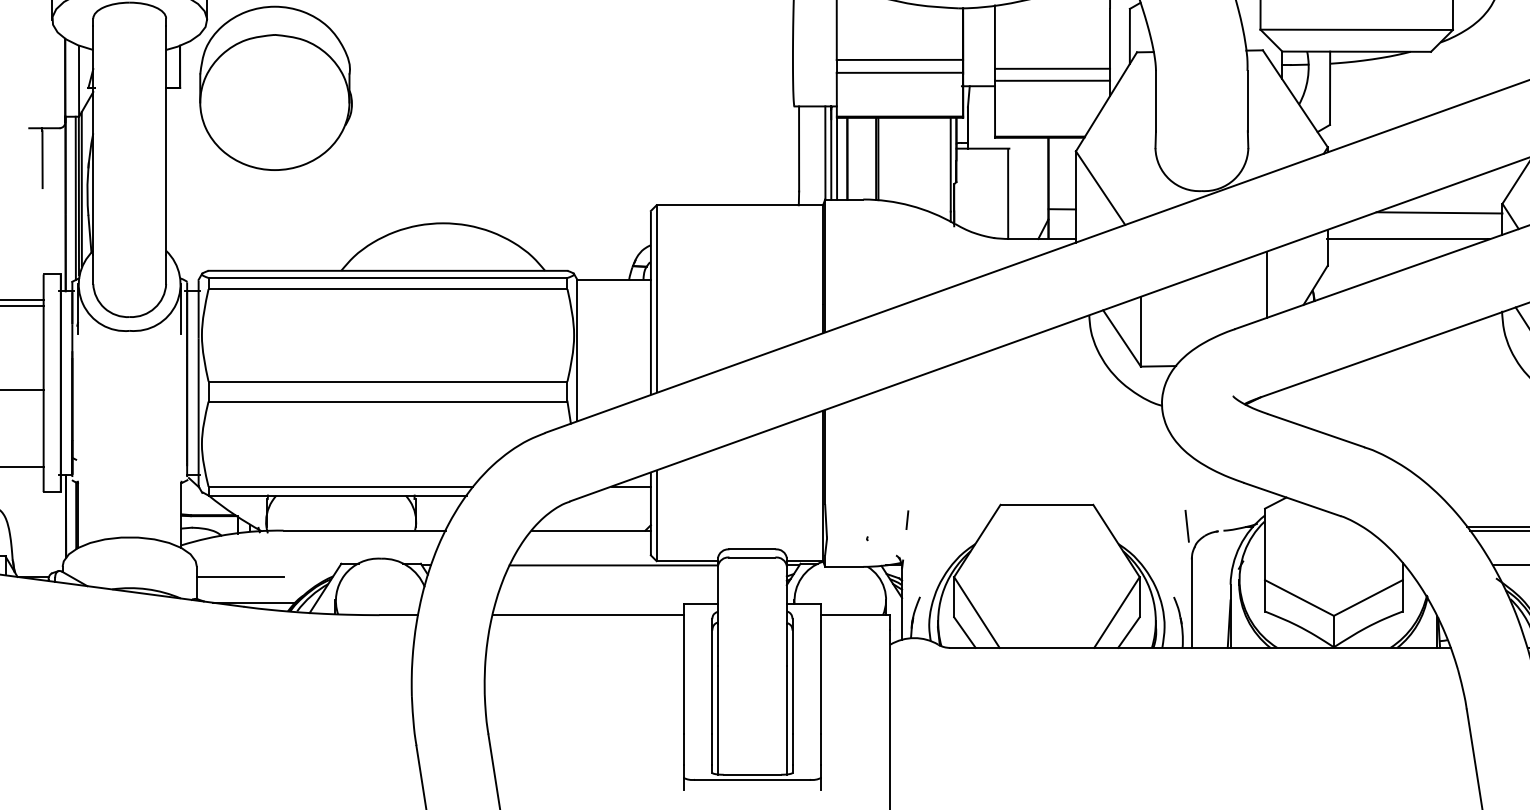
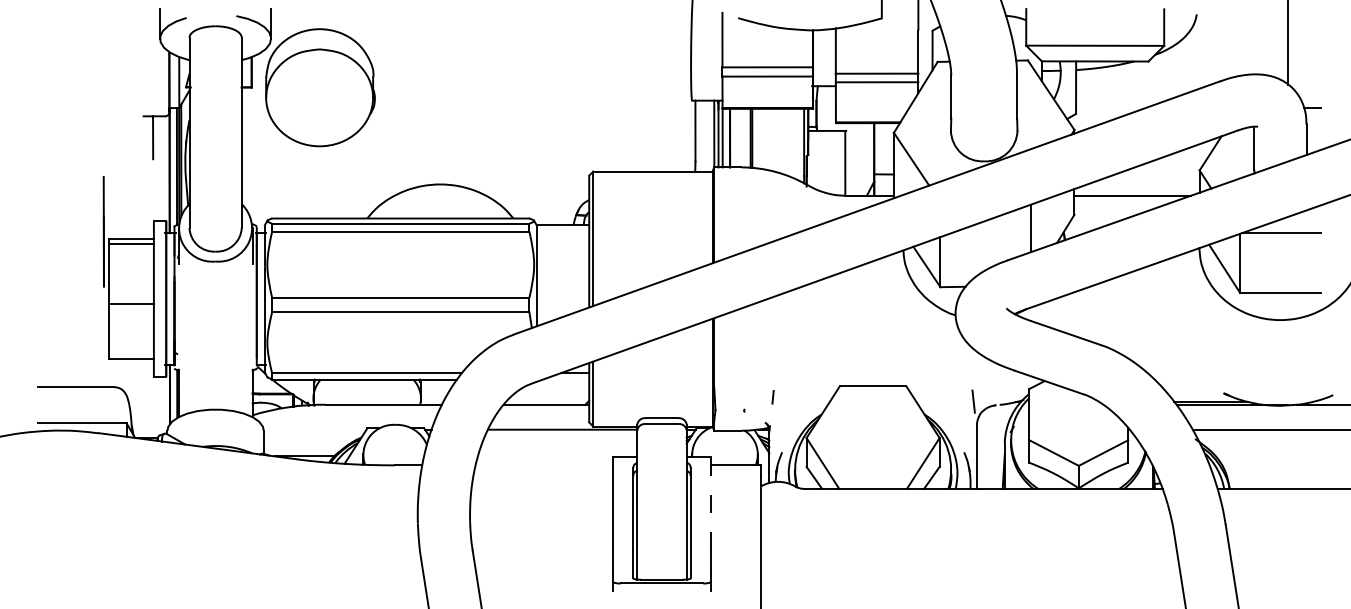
line: (1439, 212) -> (1154, 176), removed
line: (239, 577) -> (294, 438), removed
line: (587, 615) -> (543, 465), removed
line: (821, 669) -> (711, 504), solid -> dashed

